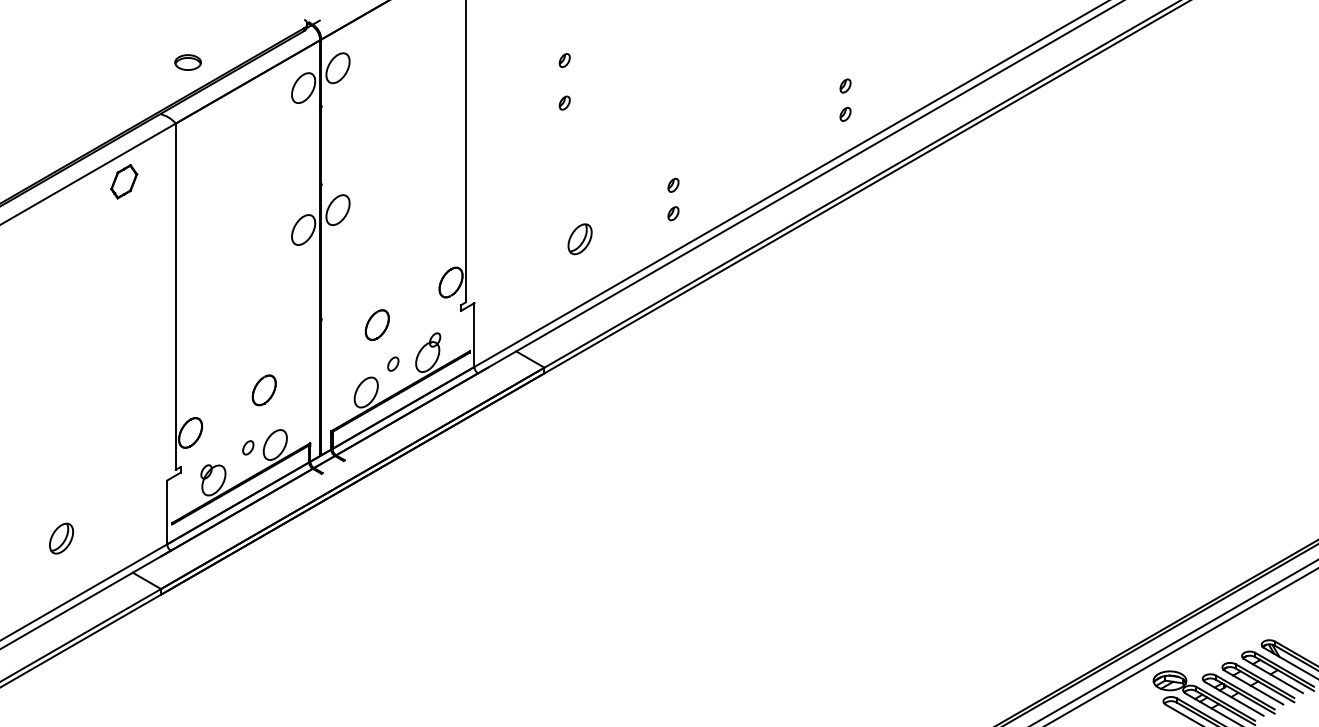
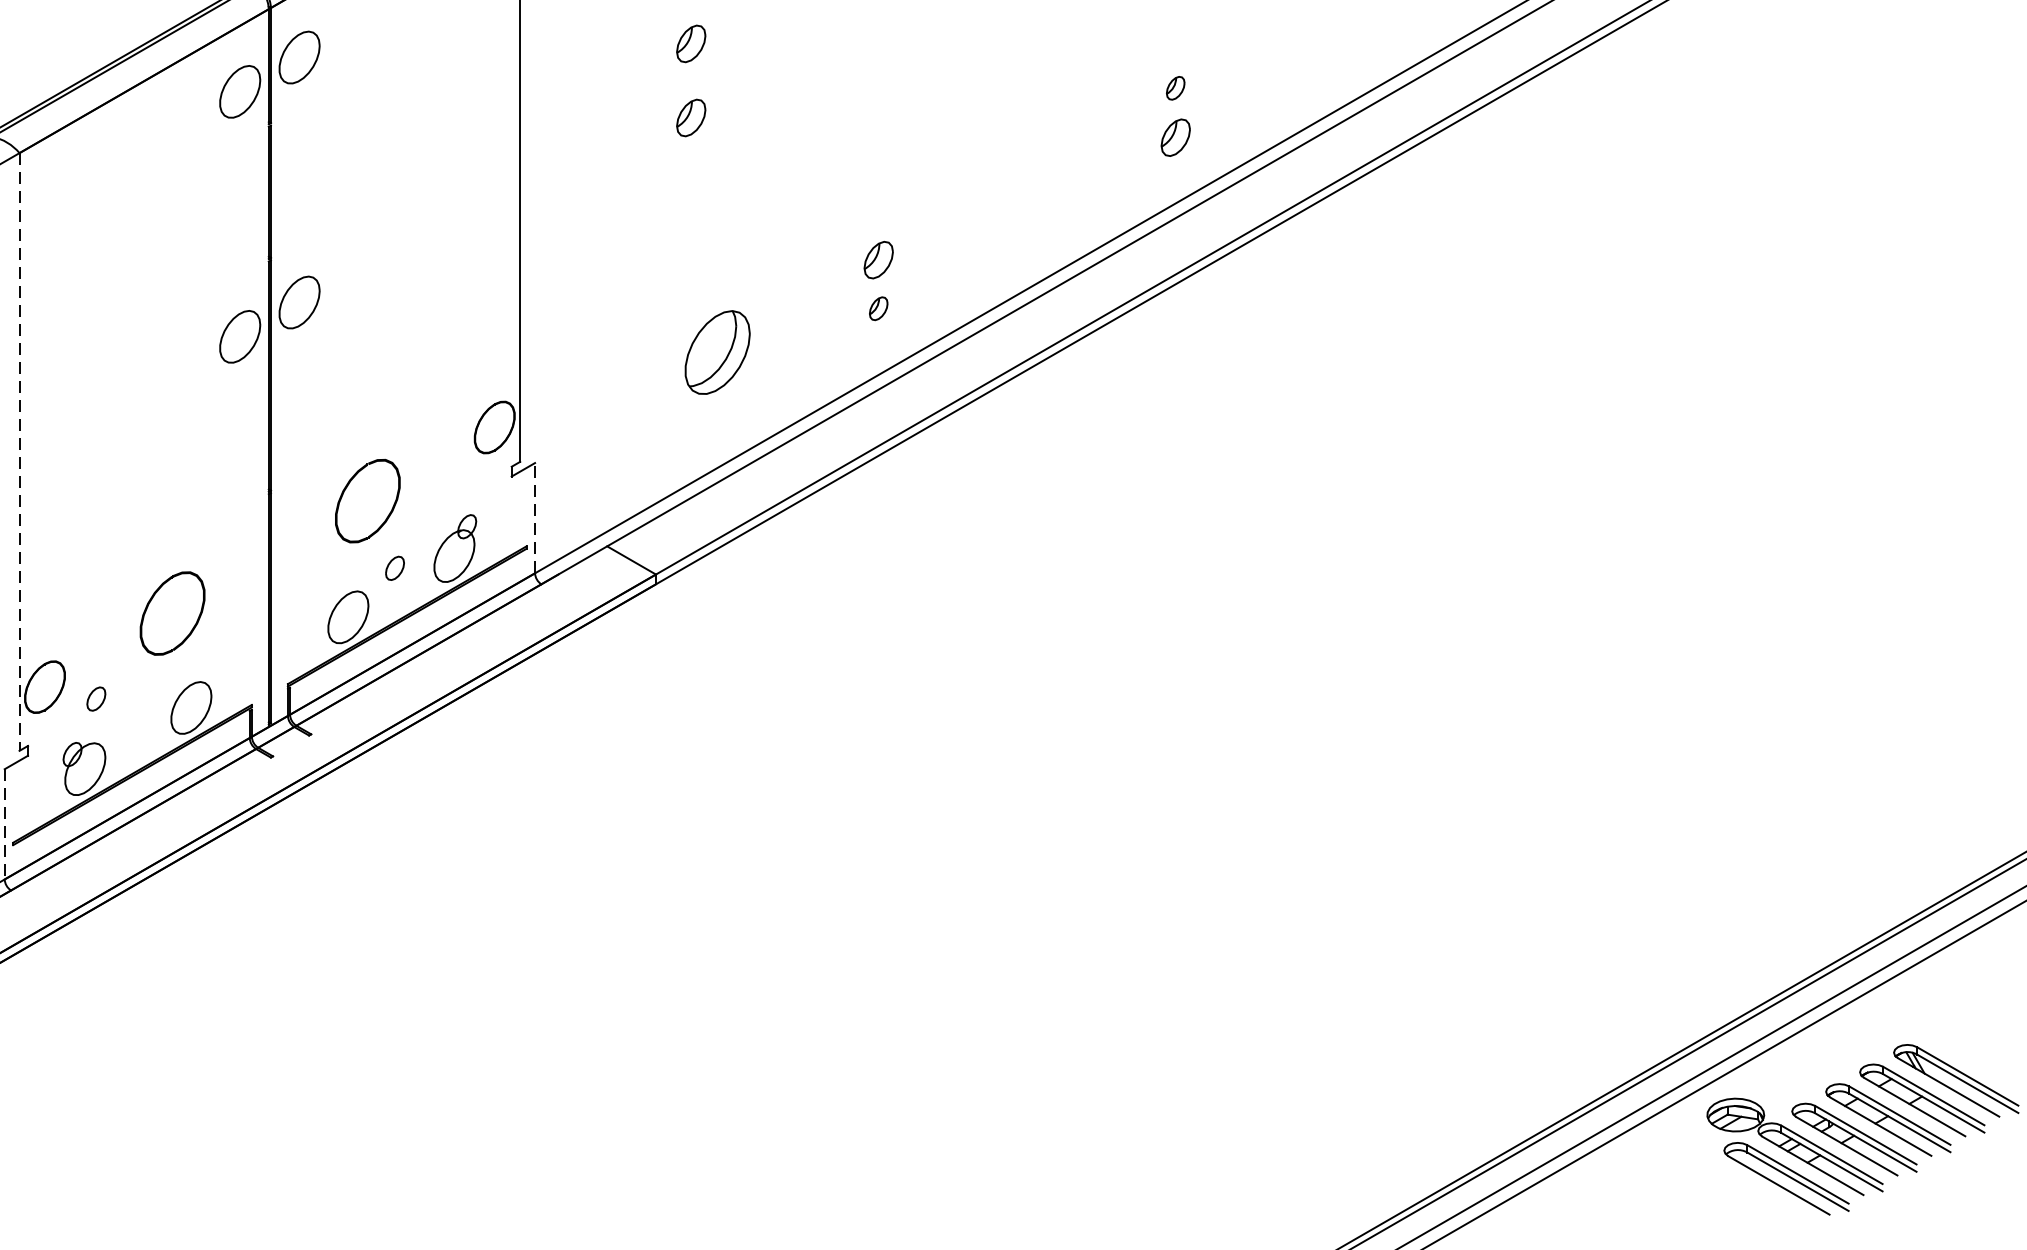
part: (564, 60) -> (690, 44), size x1.6
part: (187, 62) -> (39, 47), removed
part: (564, 102) -> (690, 116), size x1.6
part: (845, 113) -> (1175, 135), size x1.6
part: (673, 184) -> (878, 258), size x1.6
part: (579, 239) -> (716, 353), size x1.6
line: (175, 297) -> (18, 453), solid -> dashed
part: (376, 324) -> (365, 499), size x1.6
line: (474, 335) -> (535, 518), solid -> dashed
part: (263, 390) -> (170, 613), size x1.6
part: (248, 447) -> (96, 698), moved
line: (167, 512) -> (5, 824), solid -> dashed

